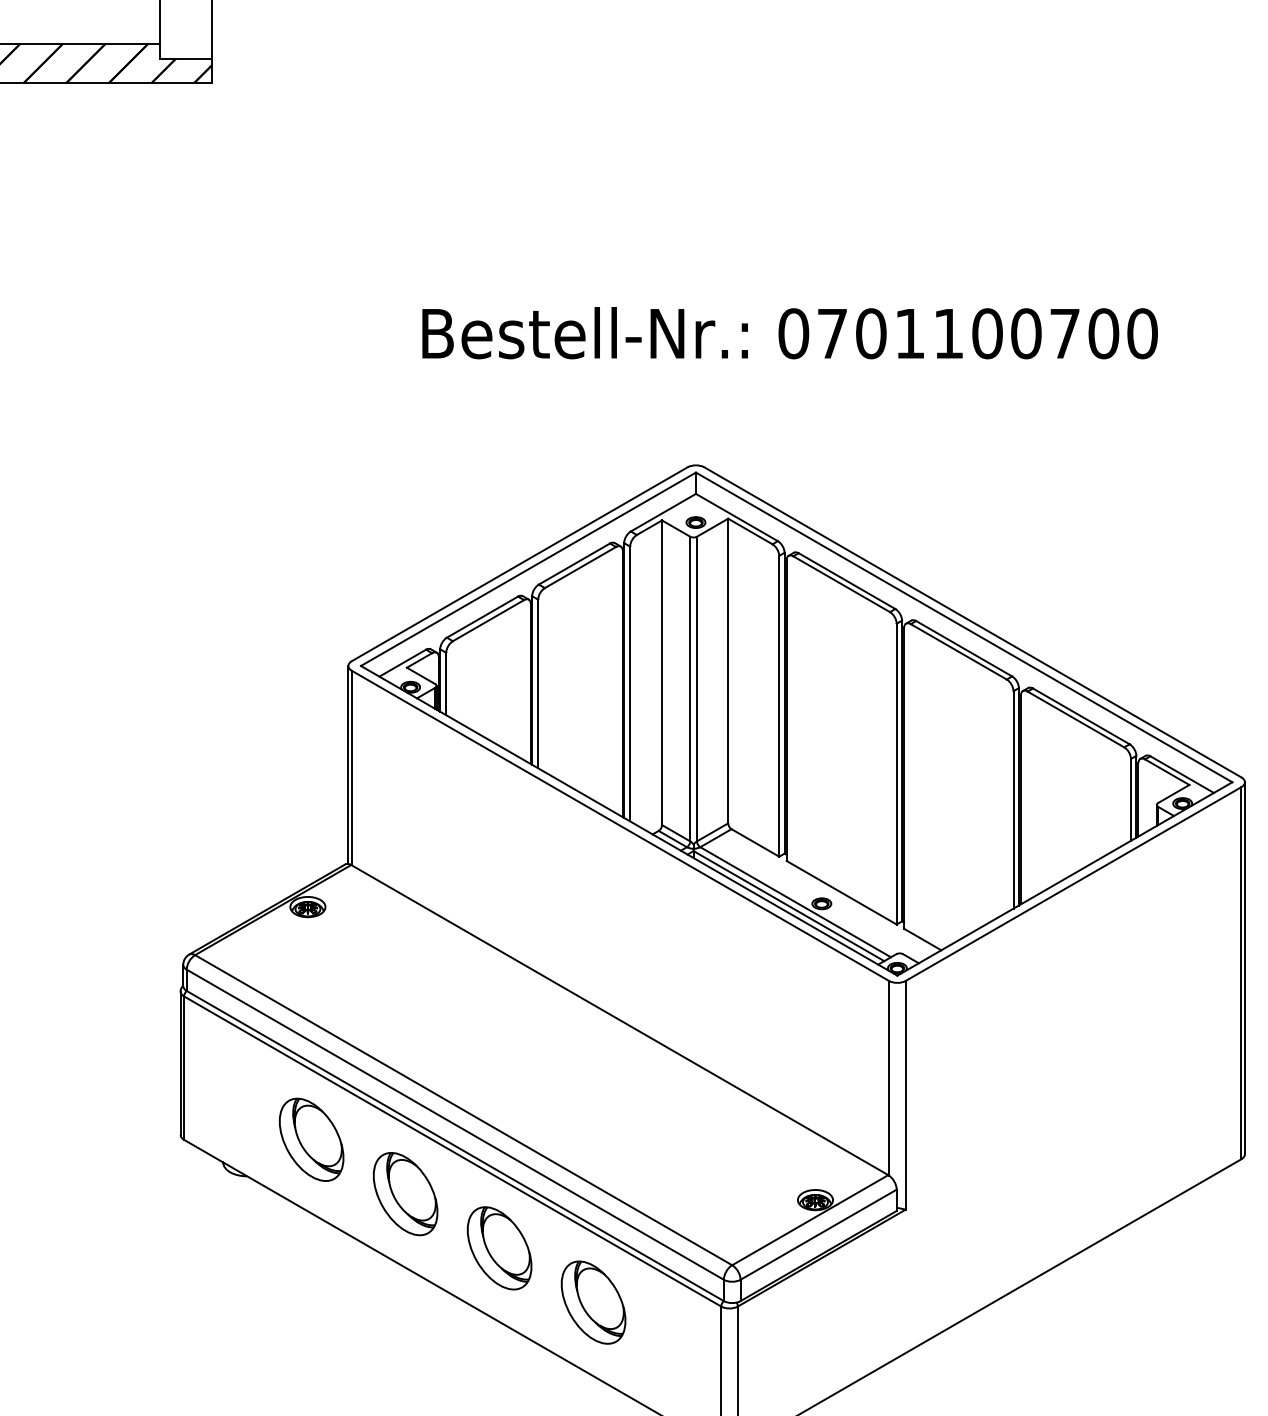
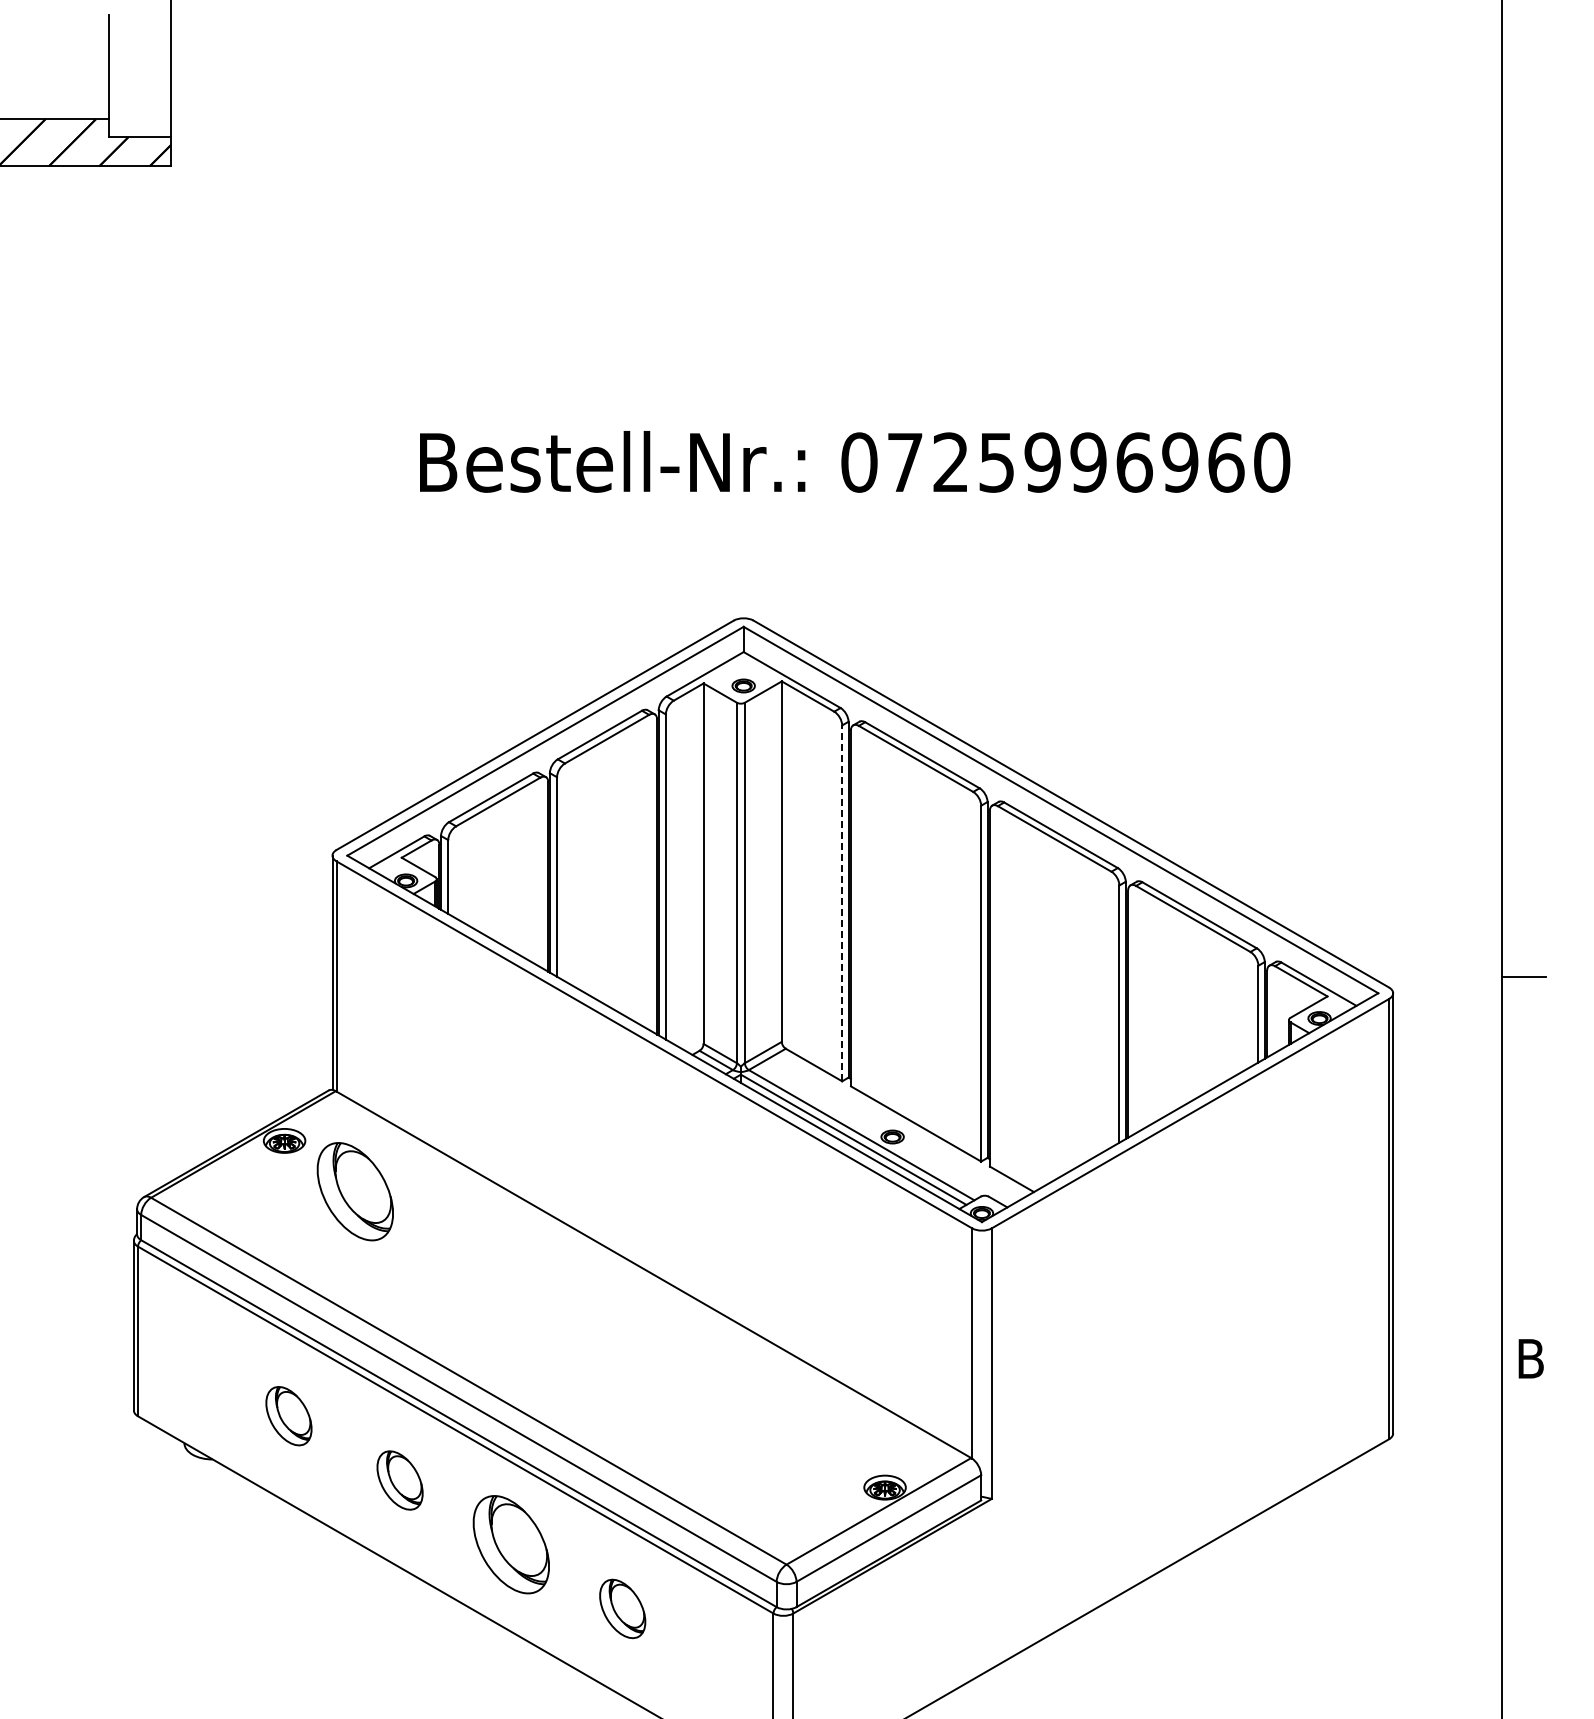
text: (987, 333) -> (1088, 462), 0701100700 -> 0725996960
line: (779, 706) -> (842, 903), solid -> dashed
part: (367, 949) -> (354, 1191), added
part: (311, 1139) -> (288, 1415), size x0.6
part: (405, 1194) -> (399, 1480), size x0.6
part: (593, 1302) -> (622, 1608), size x0.6

